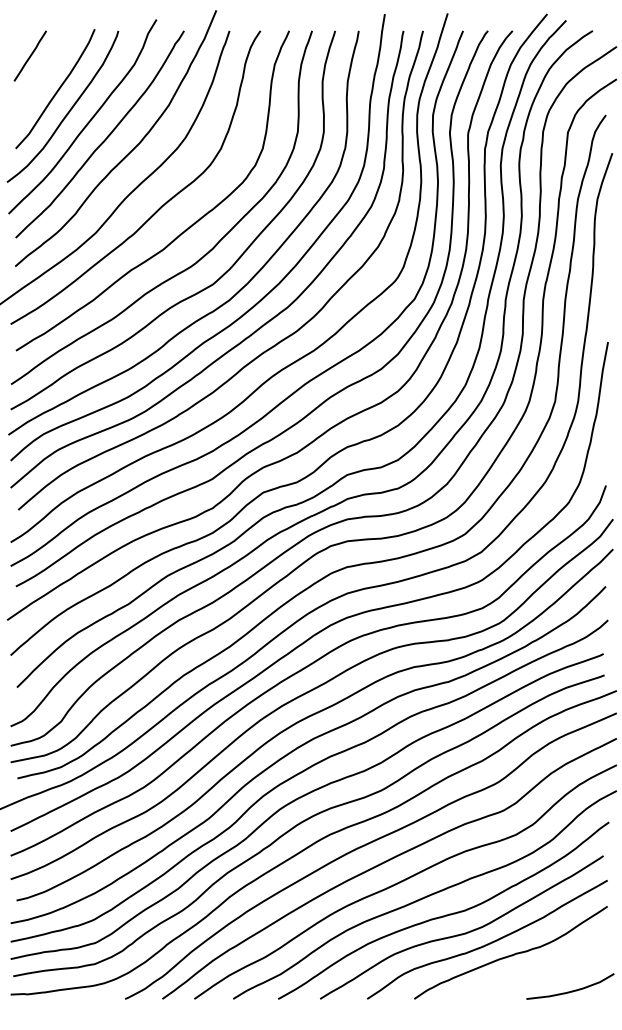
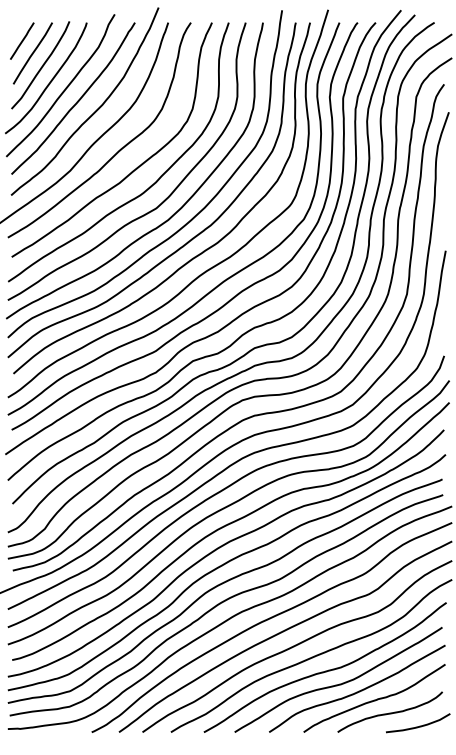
line: (44, 72) -> (32, 53), added
curve: (531, 972) -> (389, 712), added

